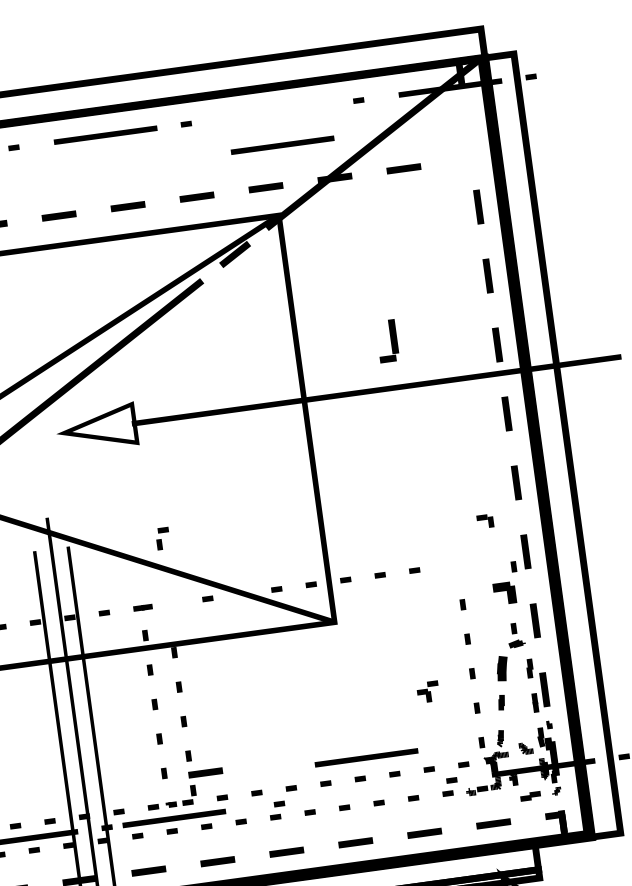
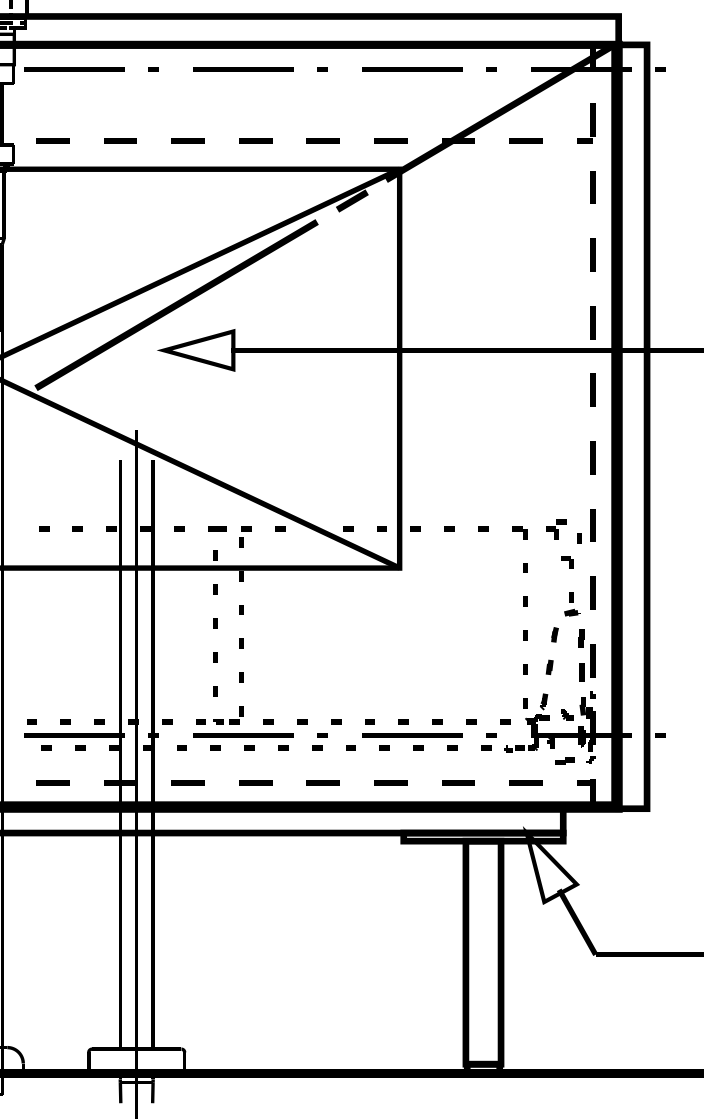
line: (282, 145) -> (412, 69), moved
part: (387, 341) -> (586, 123), moved
part: (484, 521) -> (519, 532), moved
part: (162, 538) -> (245, 536), moved
part: (505, 593) -> (567, 562), size x0.62
part: (501, 668) -> (554, 634), size x0.62
part: (428, 692) -> (556, 529), moved
line: (366, 757) -> (412, 735), moved
line: (205, 772) -> (255, 695), removed
line: (174, 818) -> (243, 735), moved

